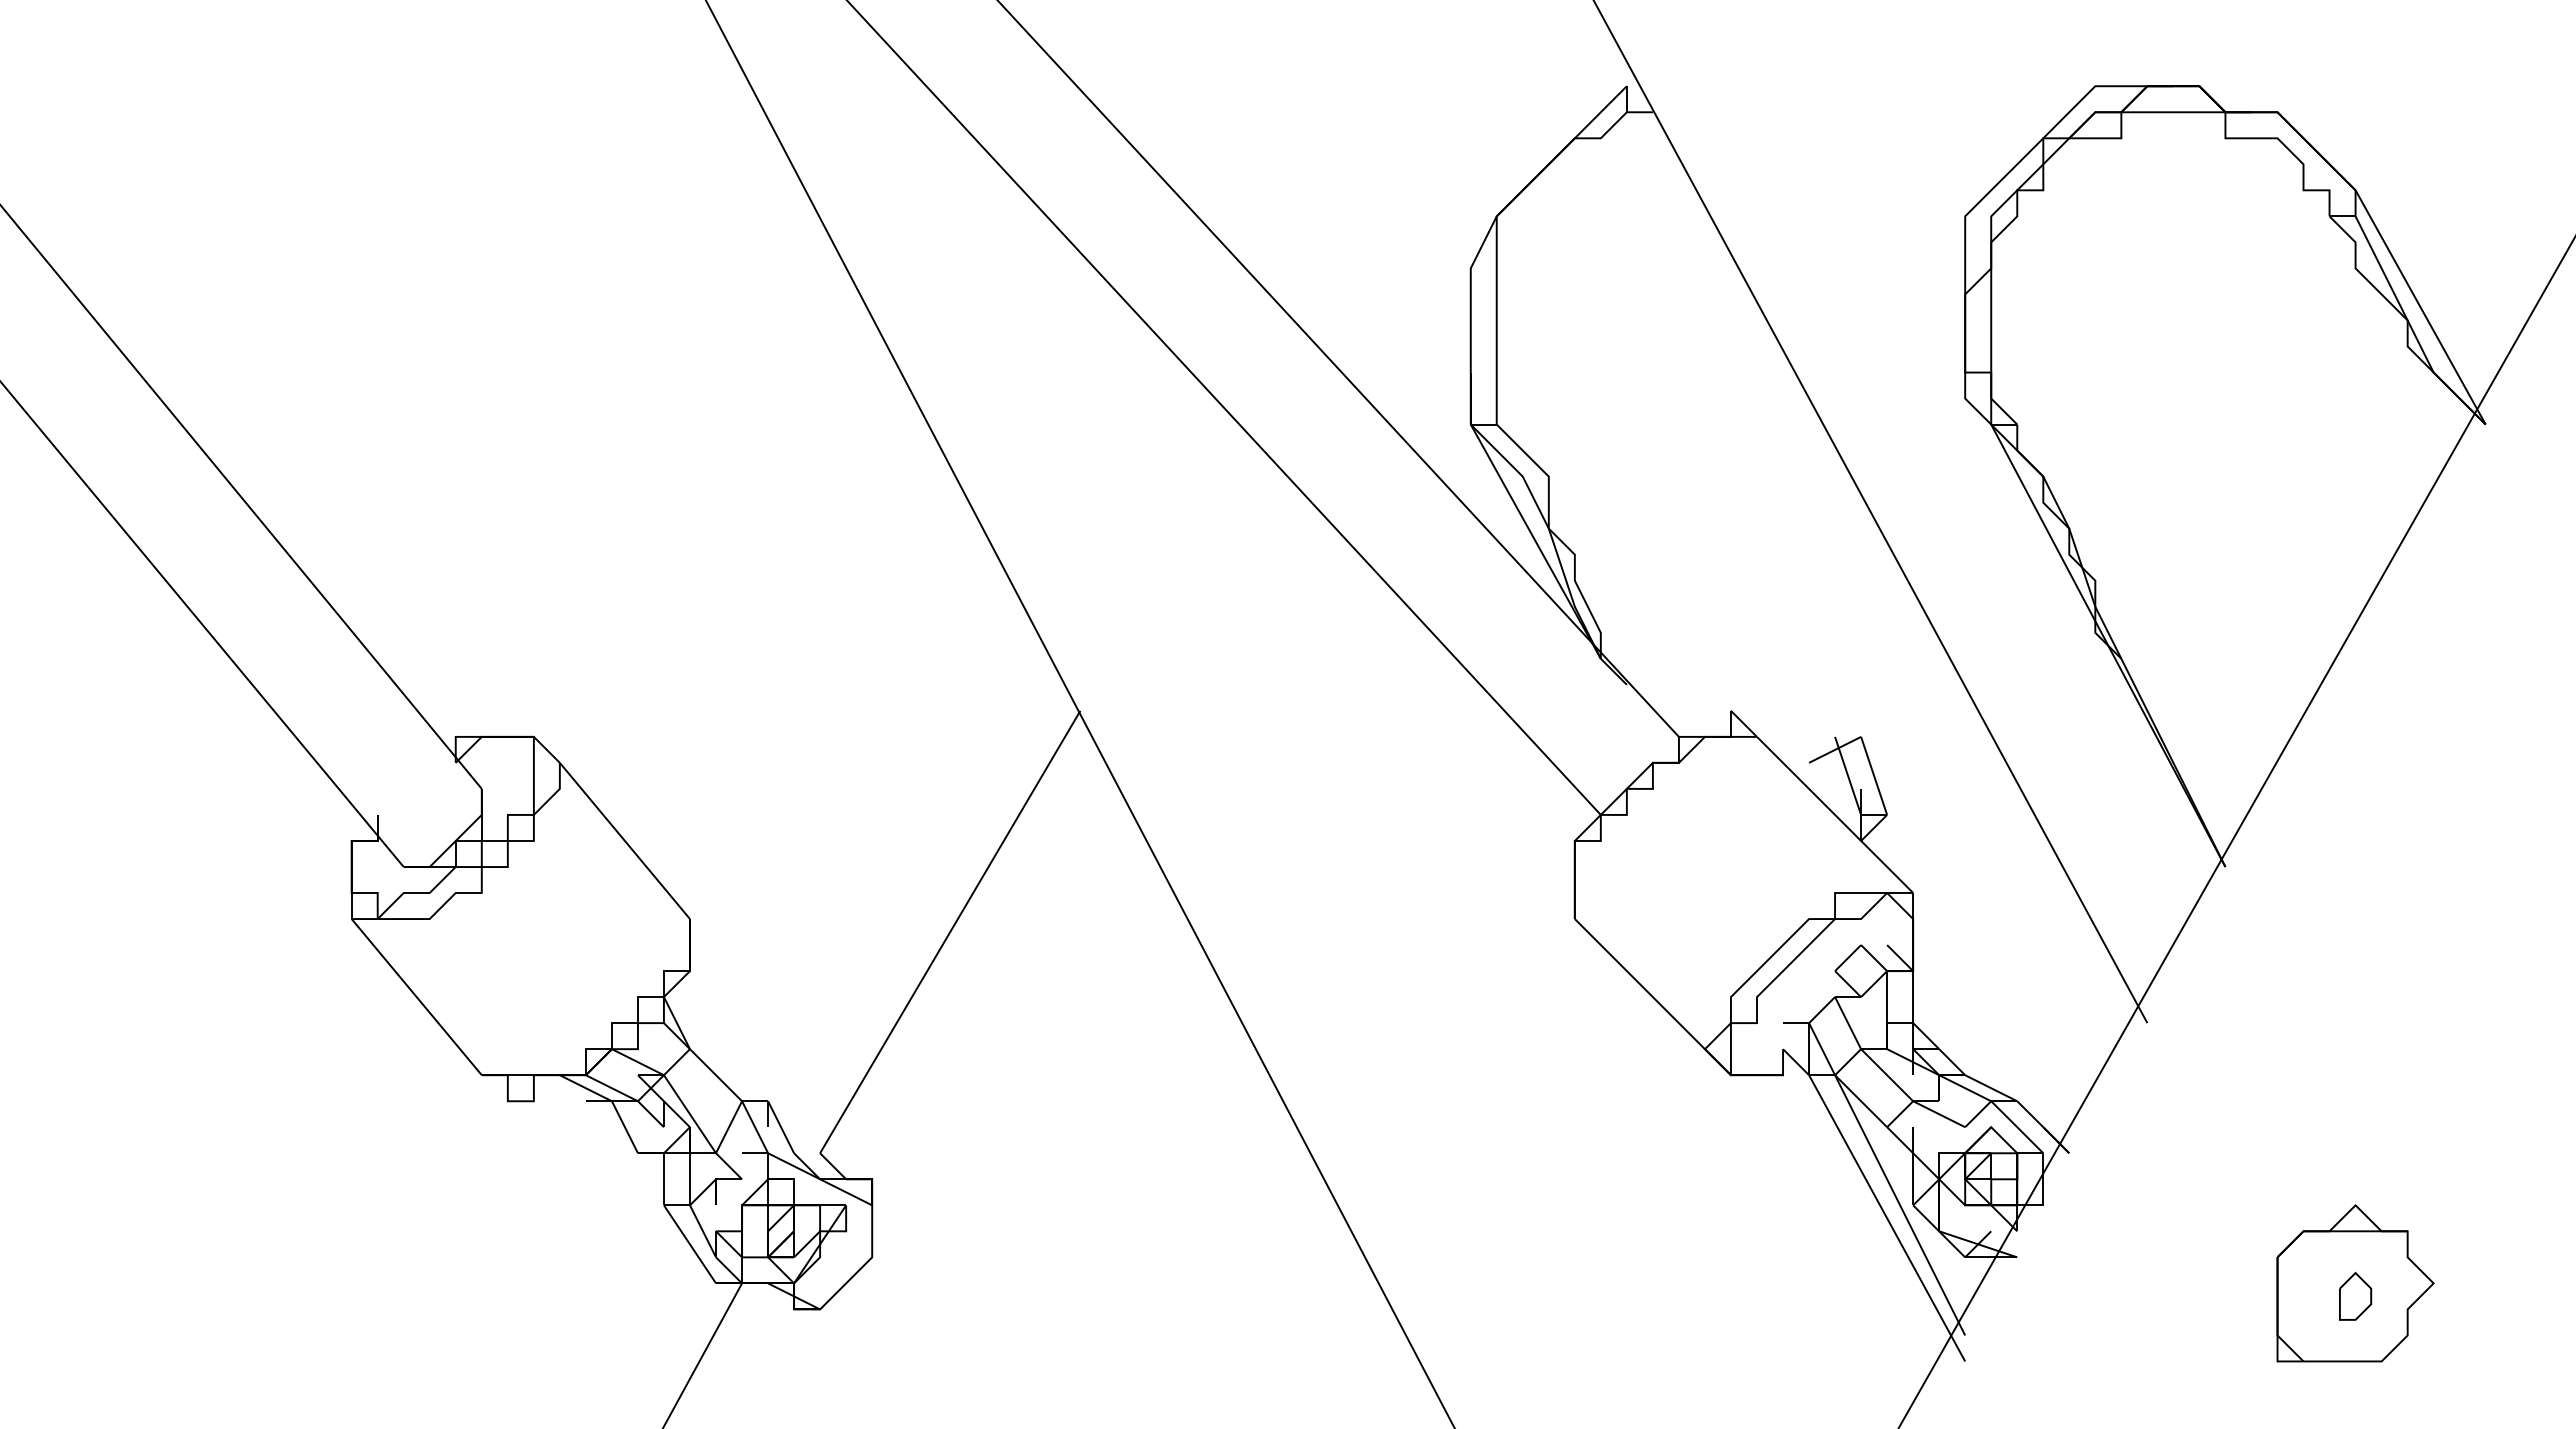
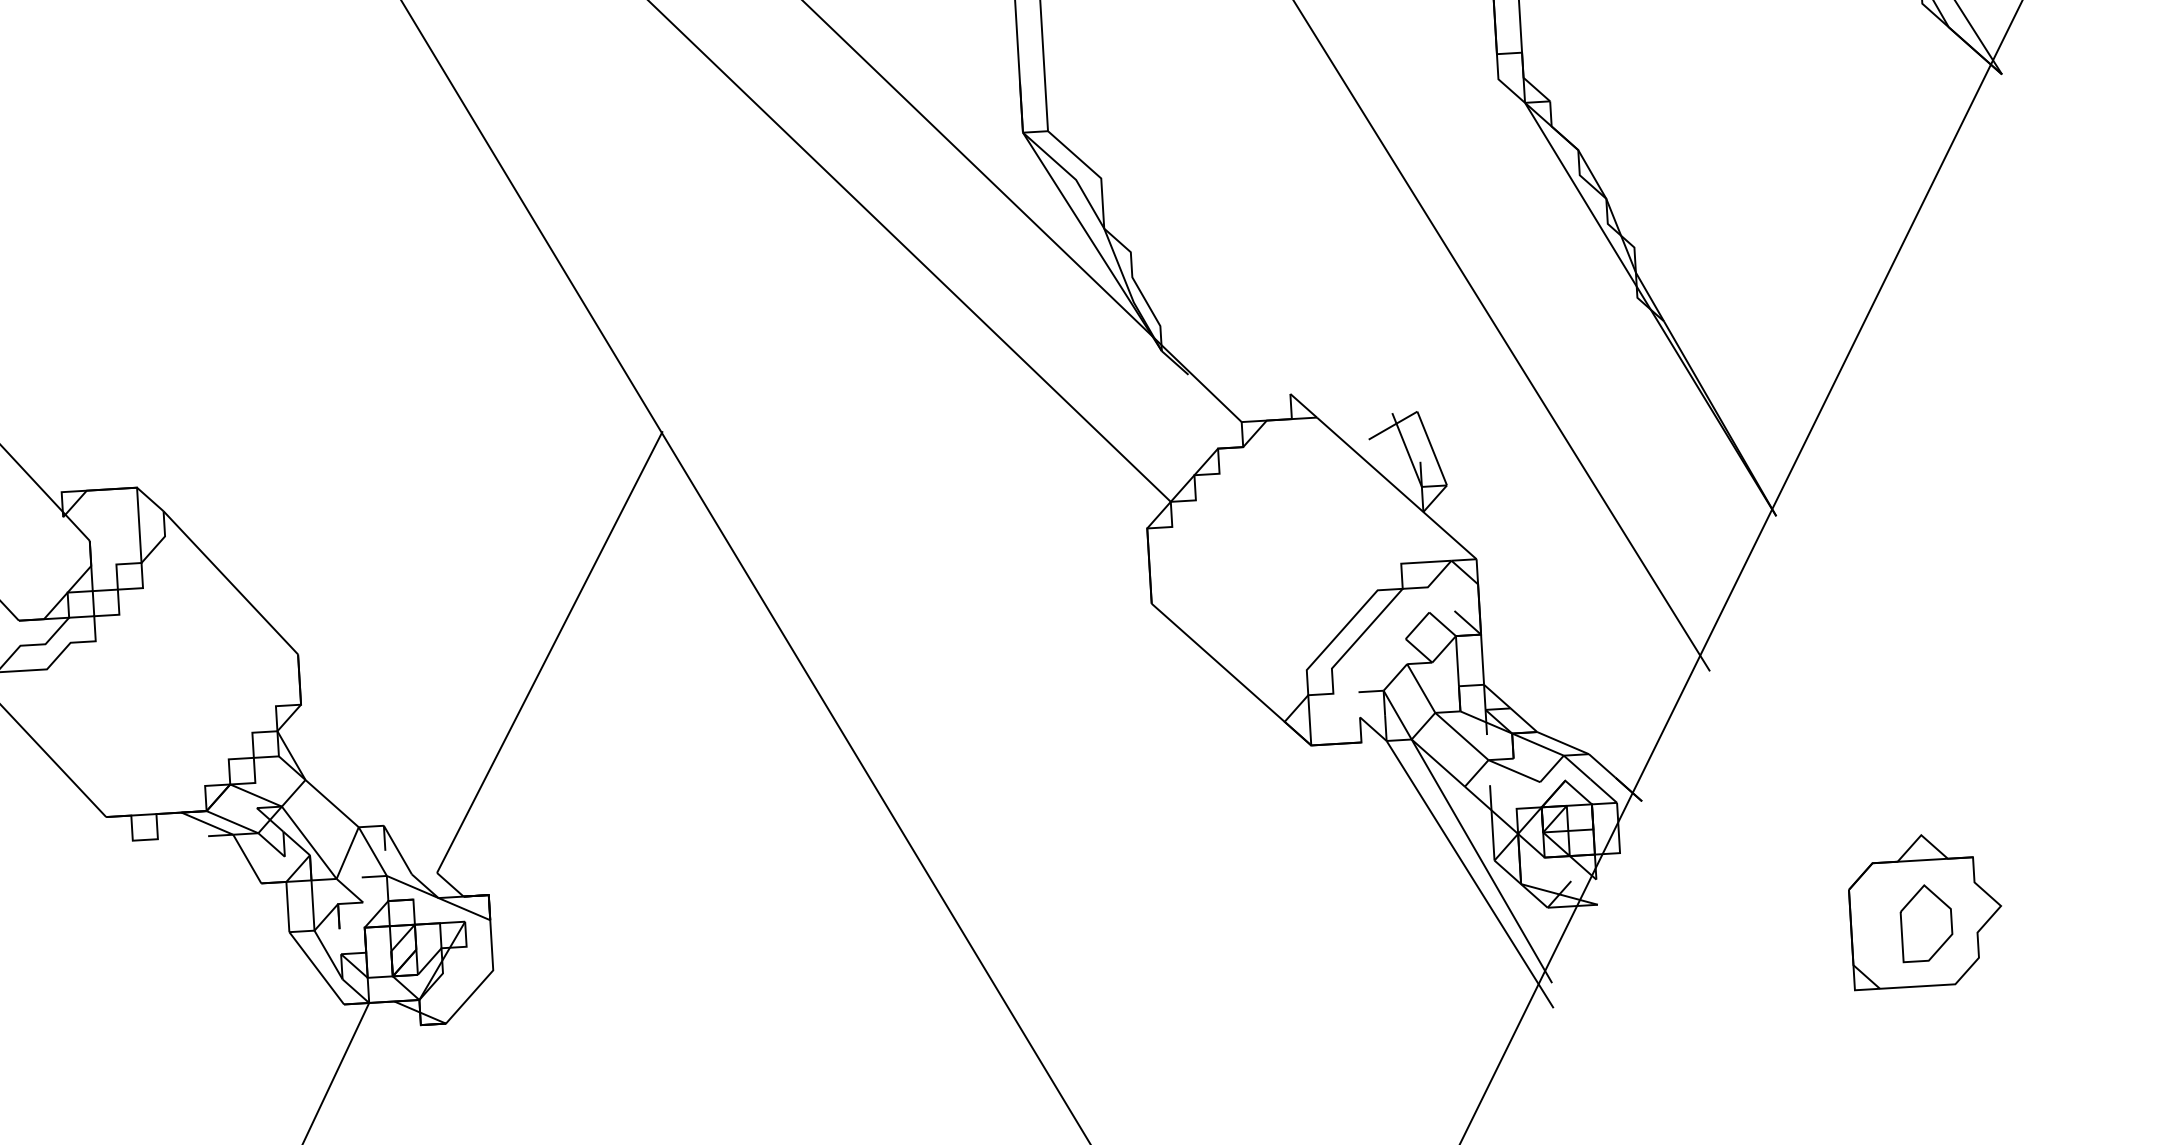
part: (2355, 1296) -> (1926, 923), size x1.67

